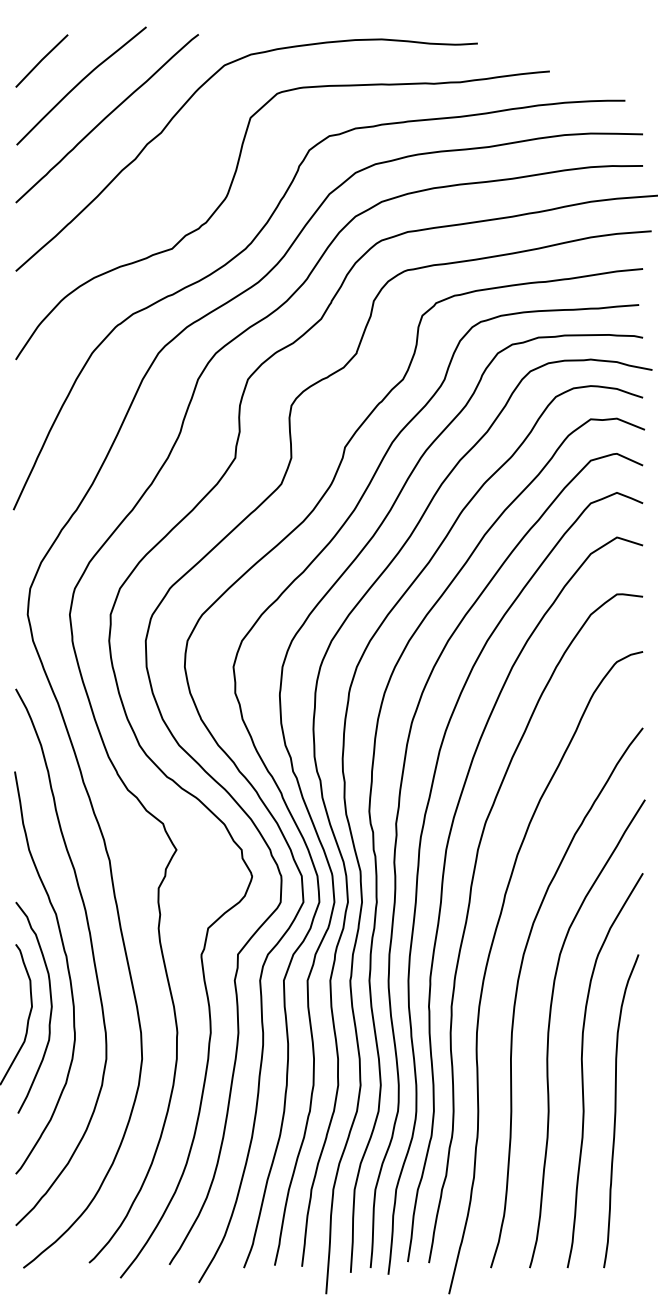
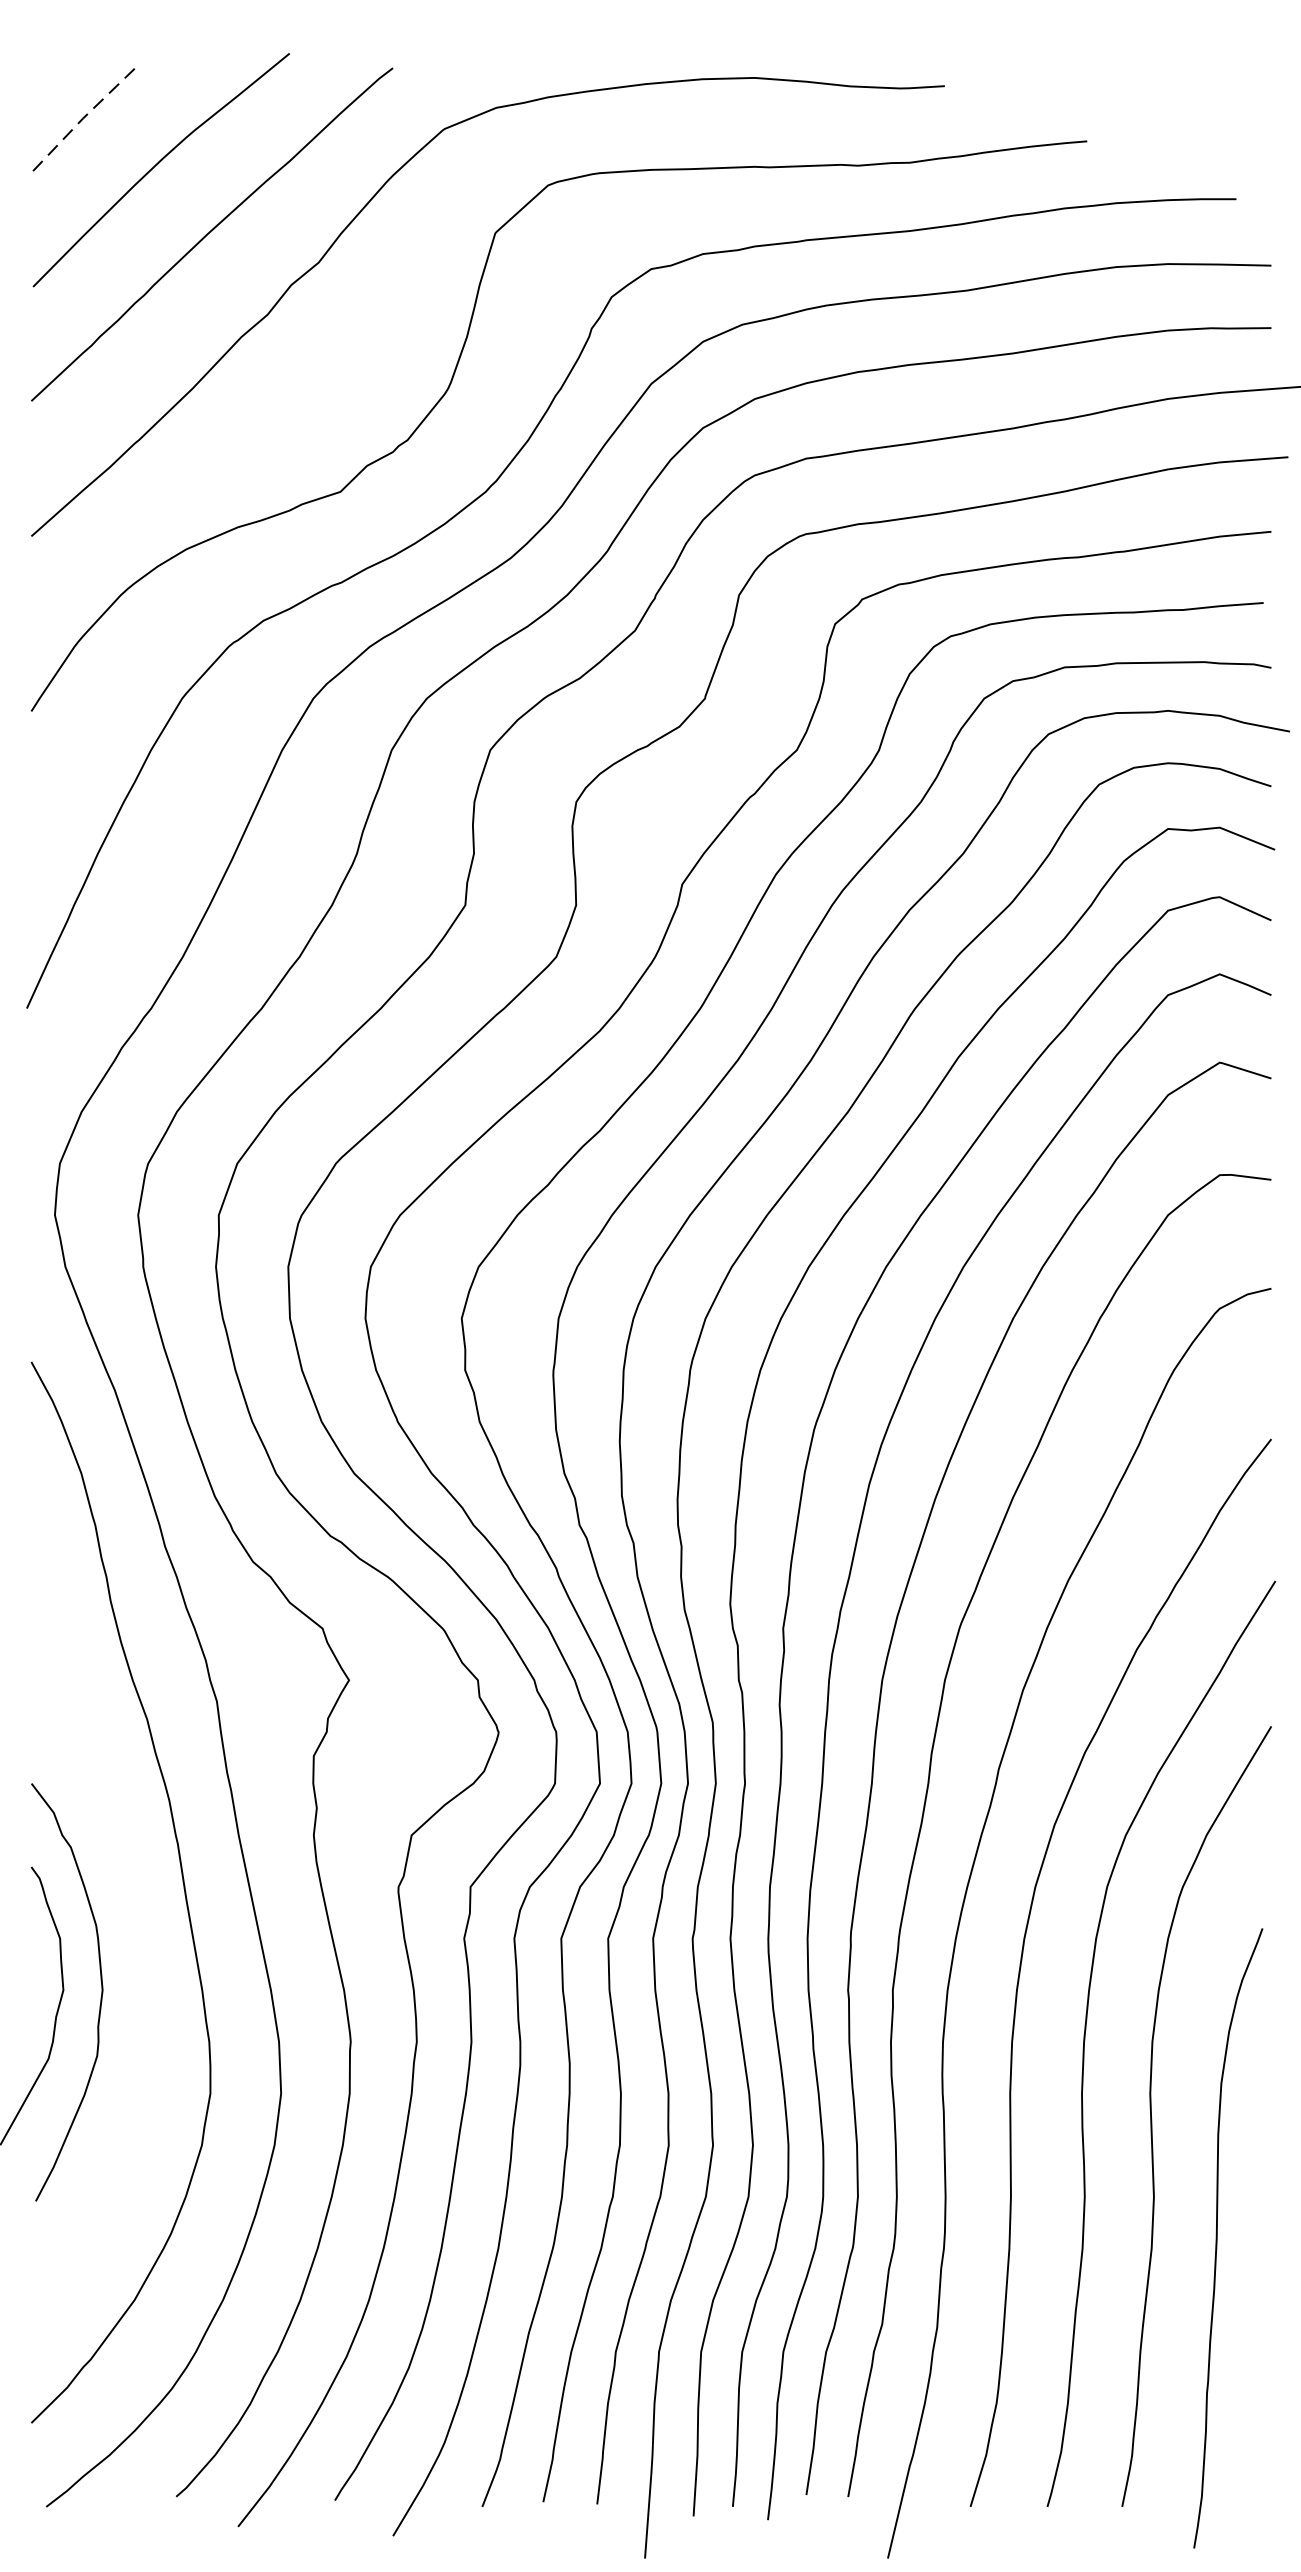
line: (41, 59) -> (82, 117), solid -> dashed
curve: (67, 971) -> (133, 1920), removed
curve: (616, 1111) -> (1218, 2238), moved

